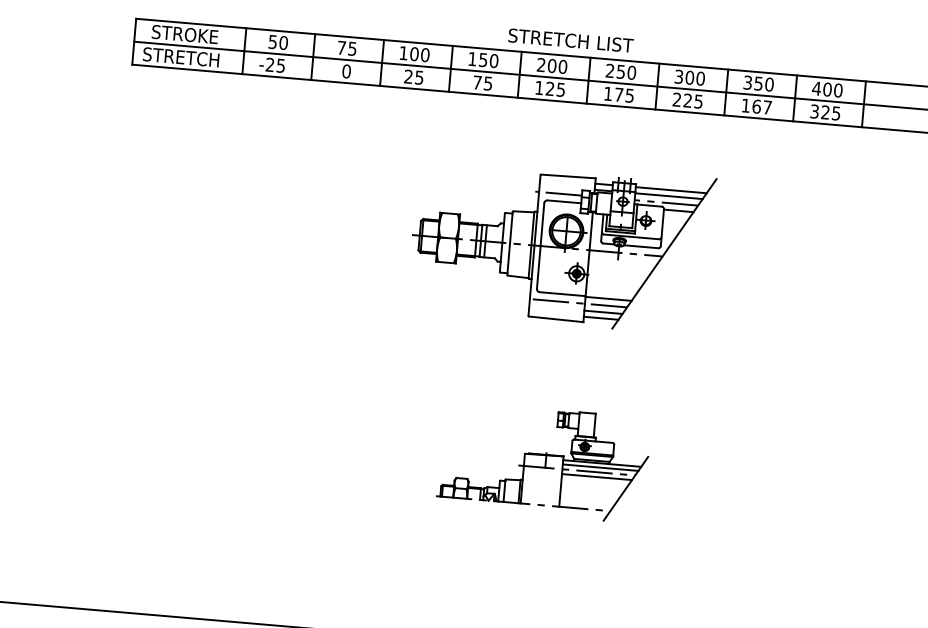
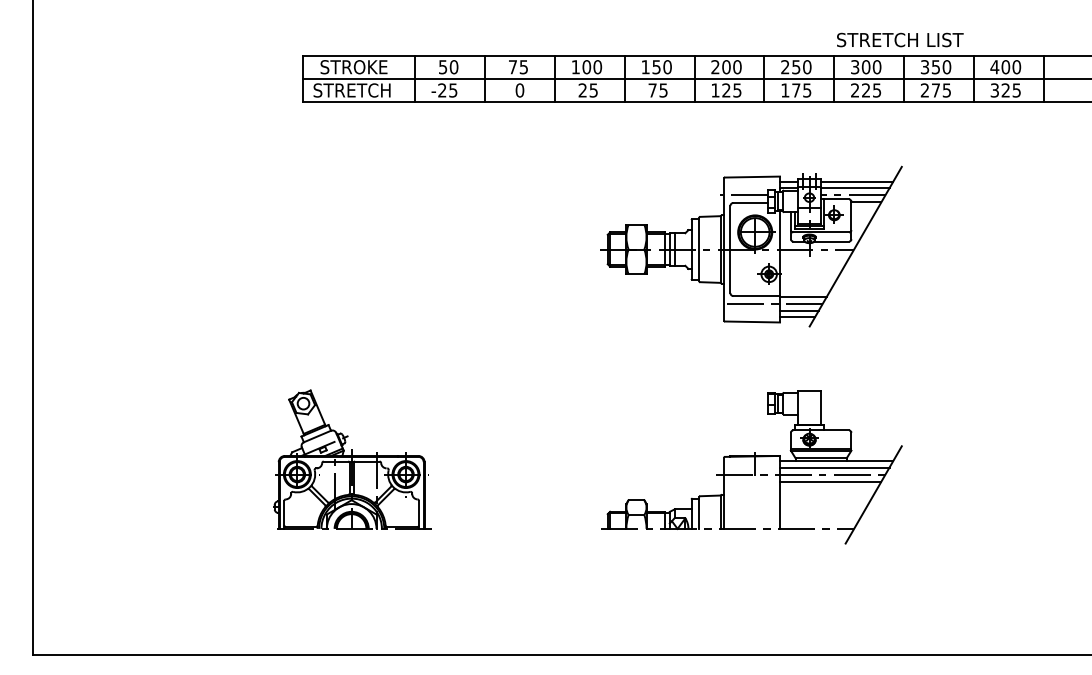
text: (571, 40) -> (900, 39), moved
text: (756, 106) -> (935, 90), 167 -> 275
part: (150, 421) -> (352, 459), added
part: (543, 462) -> (751, 467), size x1.43

